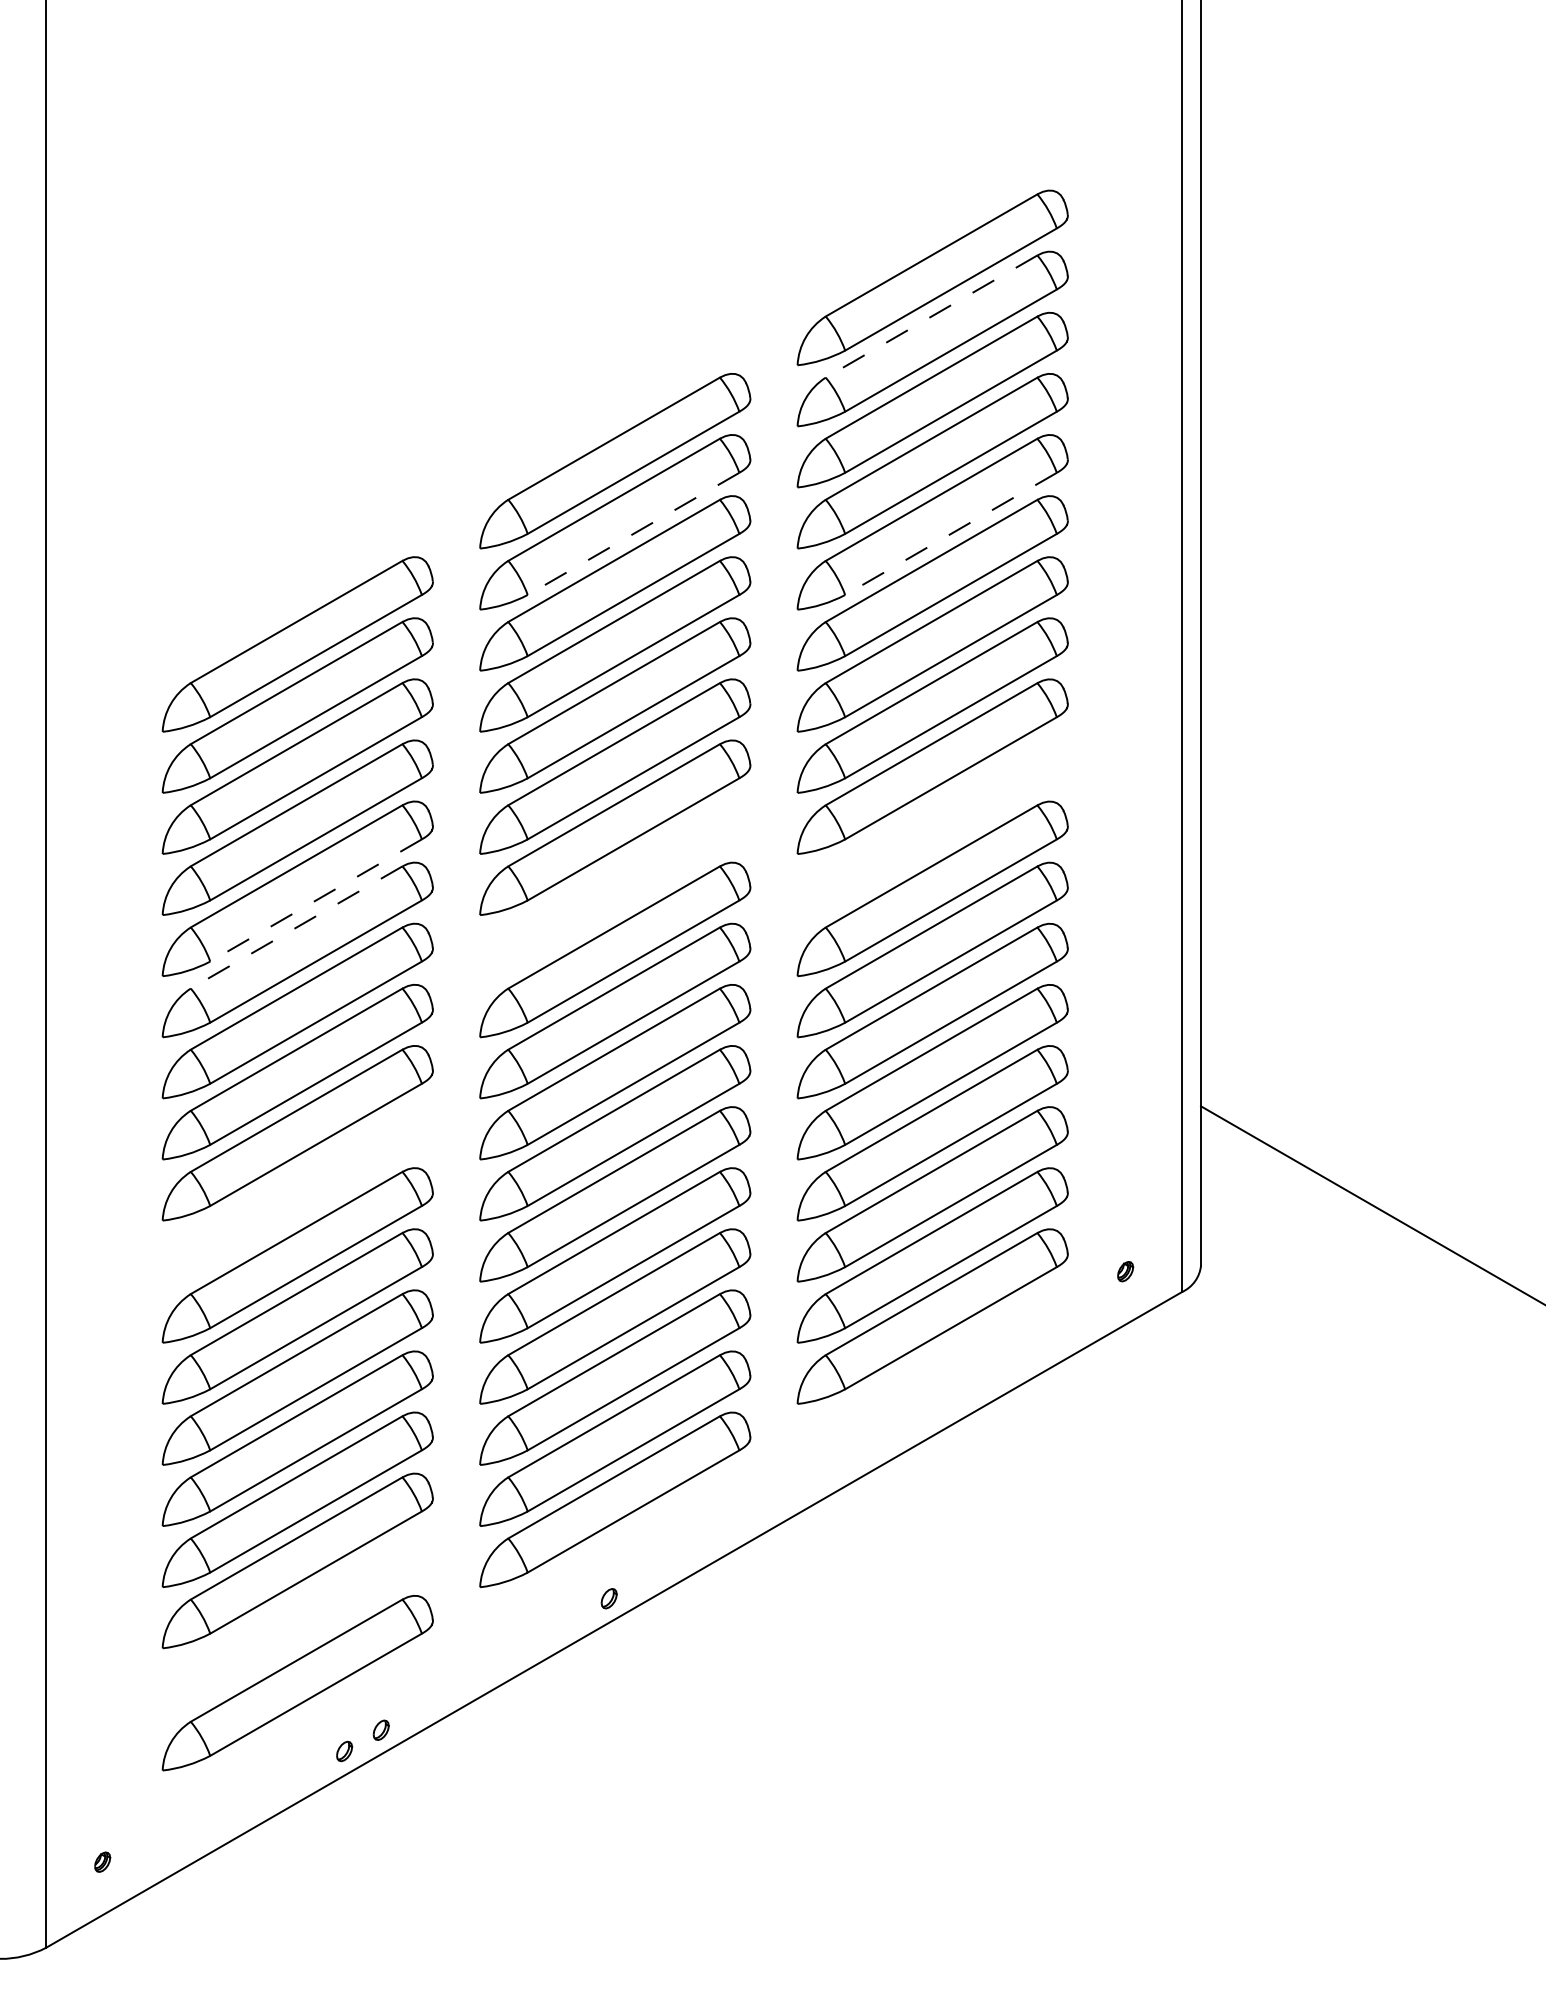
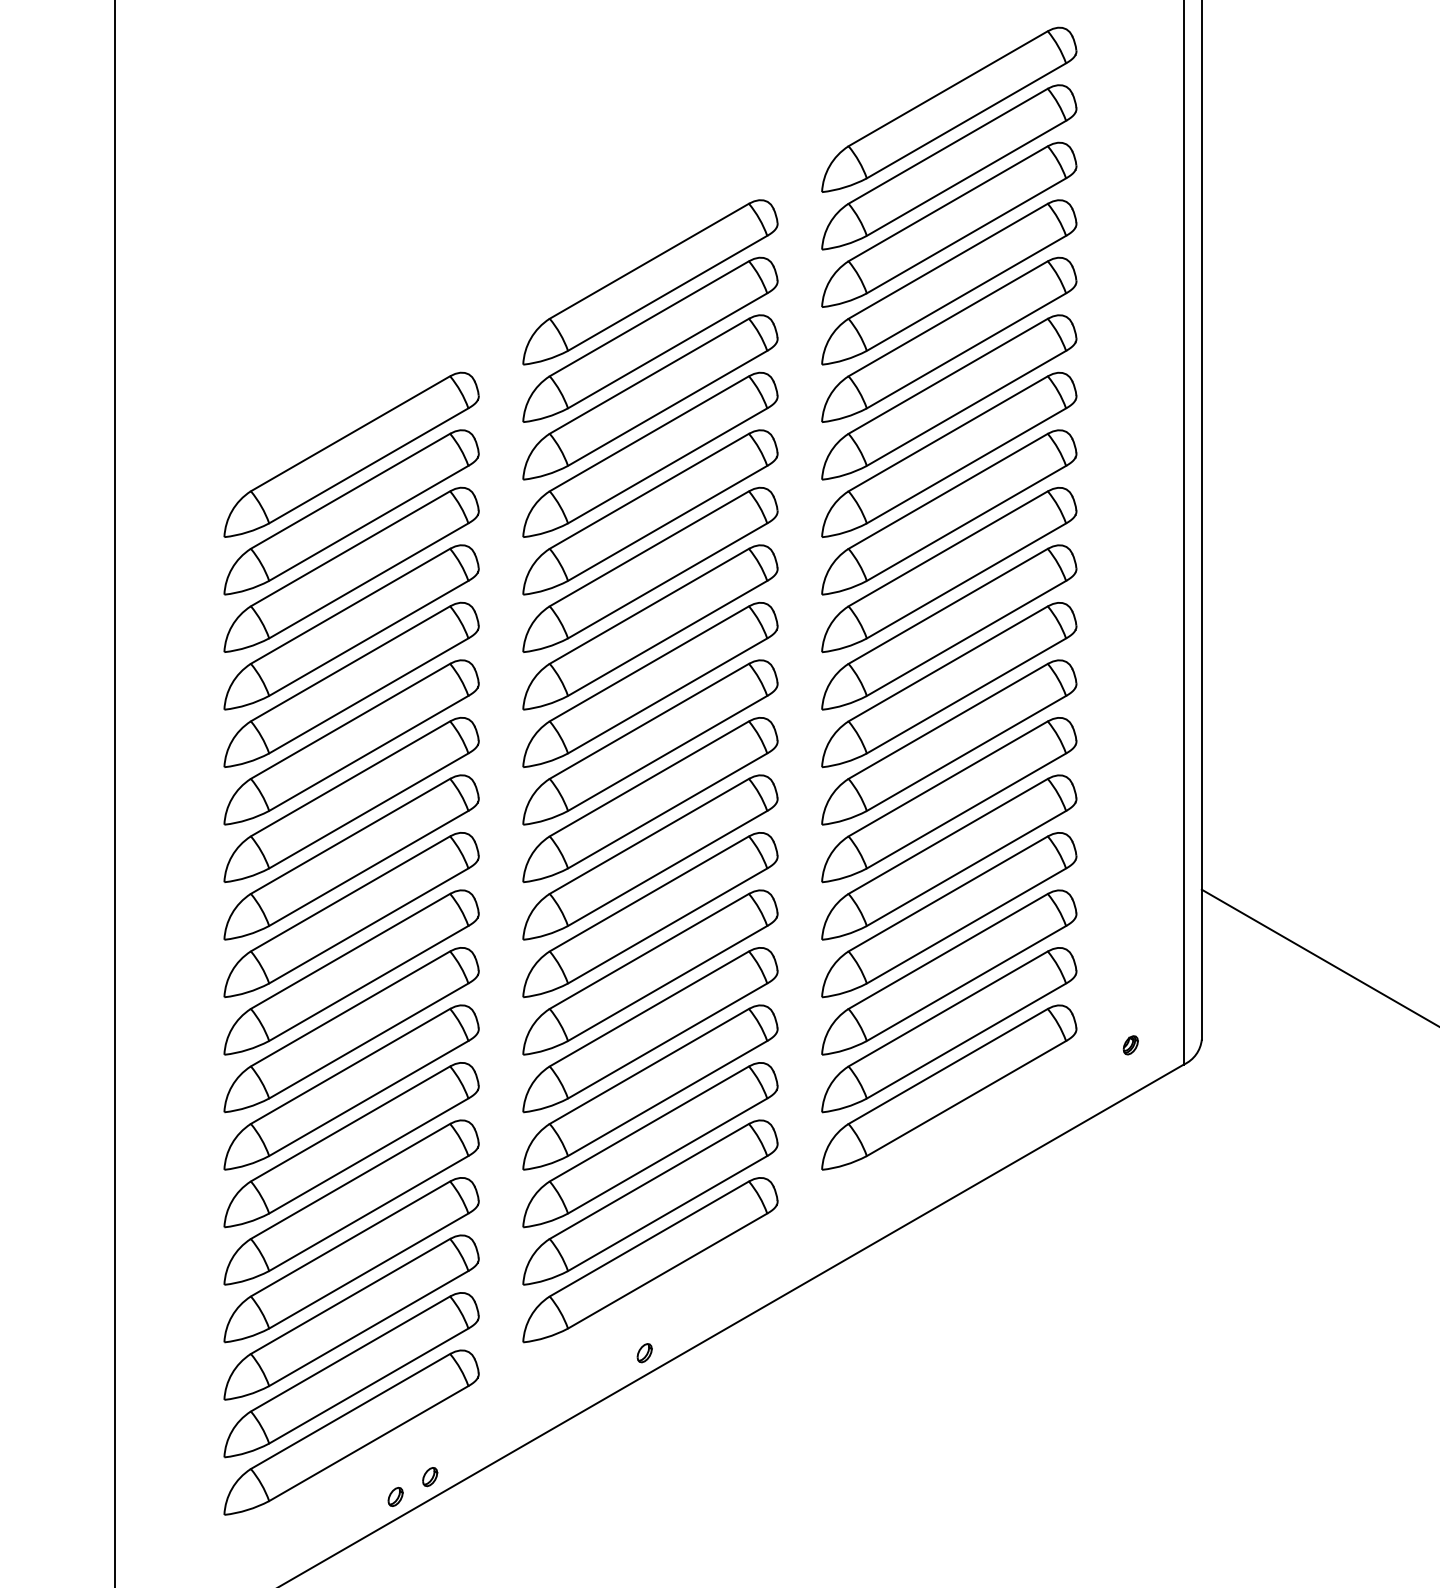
line: (931, 316) -> (948, 146), dashed -> solid
line: (633, 534) -> (667, 351), dashed -> solid
line: (950, 534) -> (965, 351), dashed -> solid
part: (932, 827) -> (949, 627), added
part: (615, 888) -> (650, 684), added
line: (315, 900) -> (368, 695), dashed -> solid
line: (296, 927) -> (350, 721), dashed -> solid
part: (297, 1194) -> (351, 972), added
part: (297, 1621) -> (351, 1374), added

